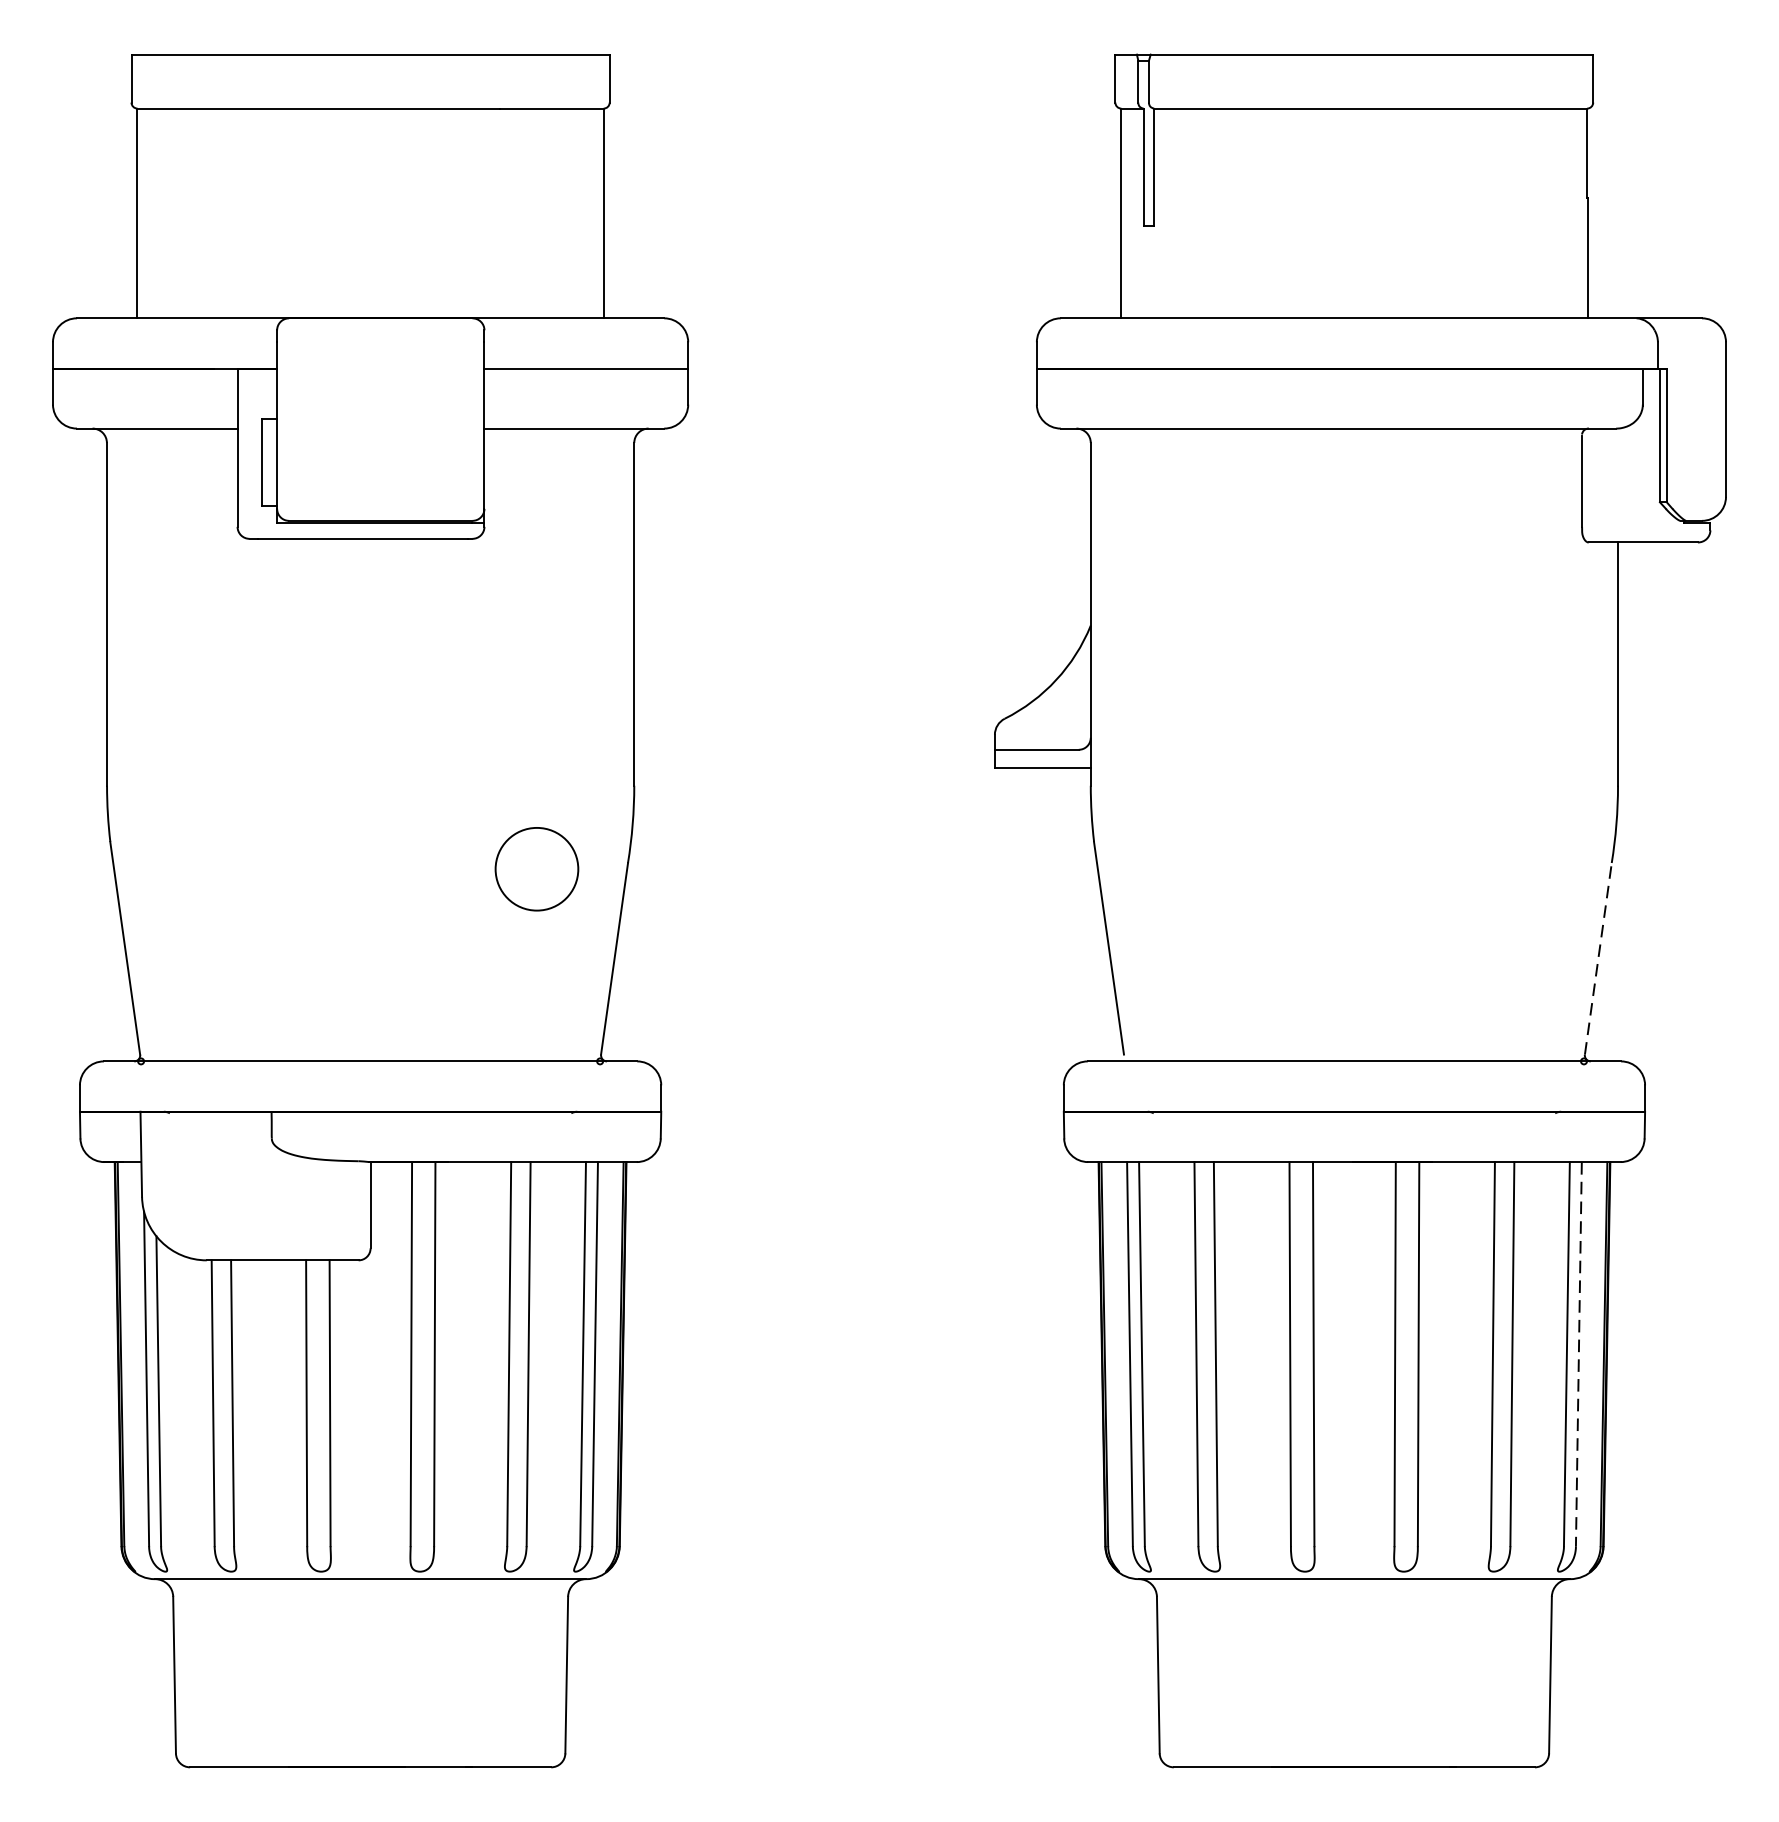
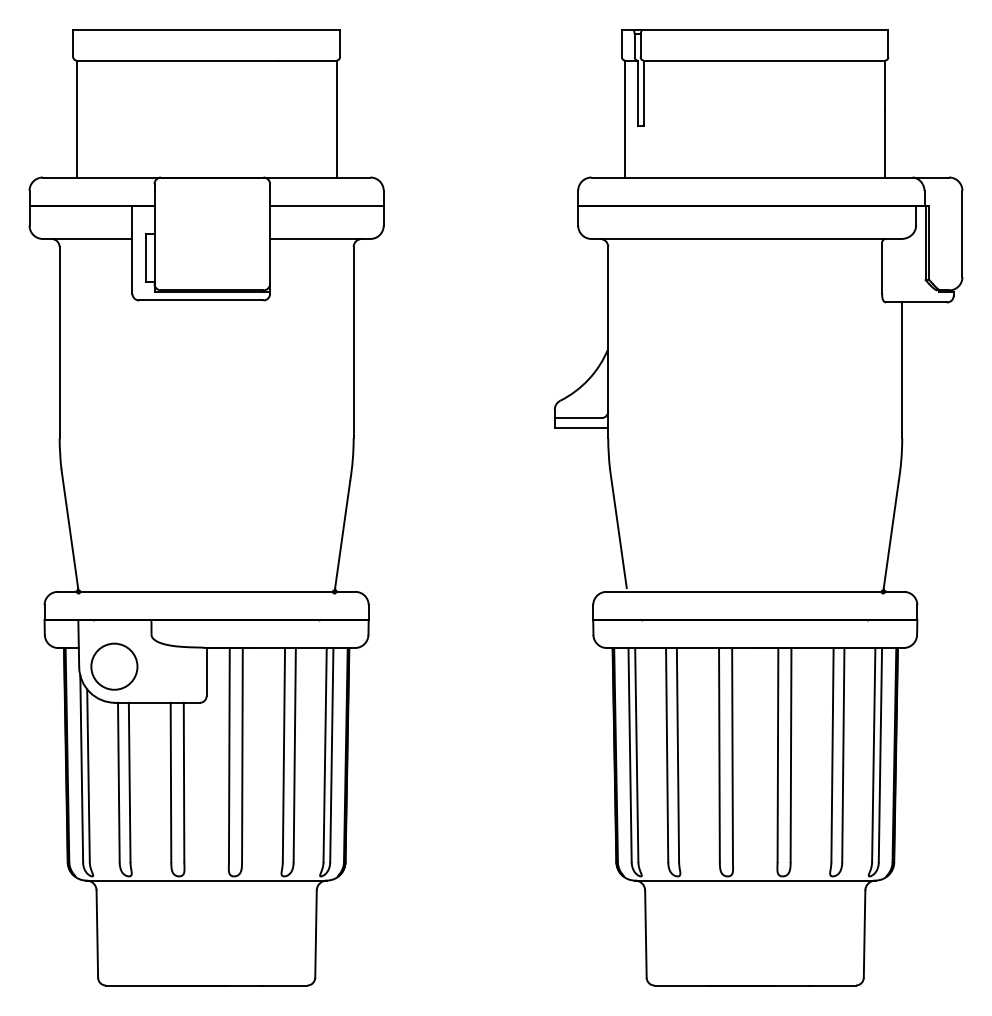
circle: (537, 868) -> (114, 666), moved
line: (1598, 958) -> (891, 534), dashed -> solid
line: (1579, 1354) -> (880, 755), dashed -> solid

